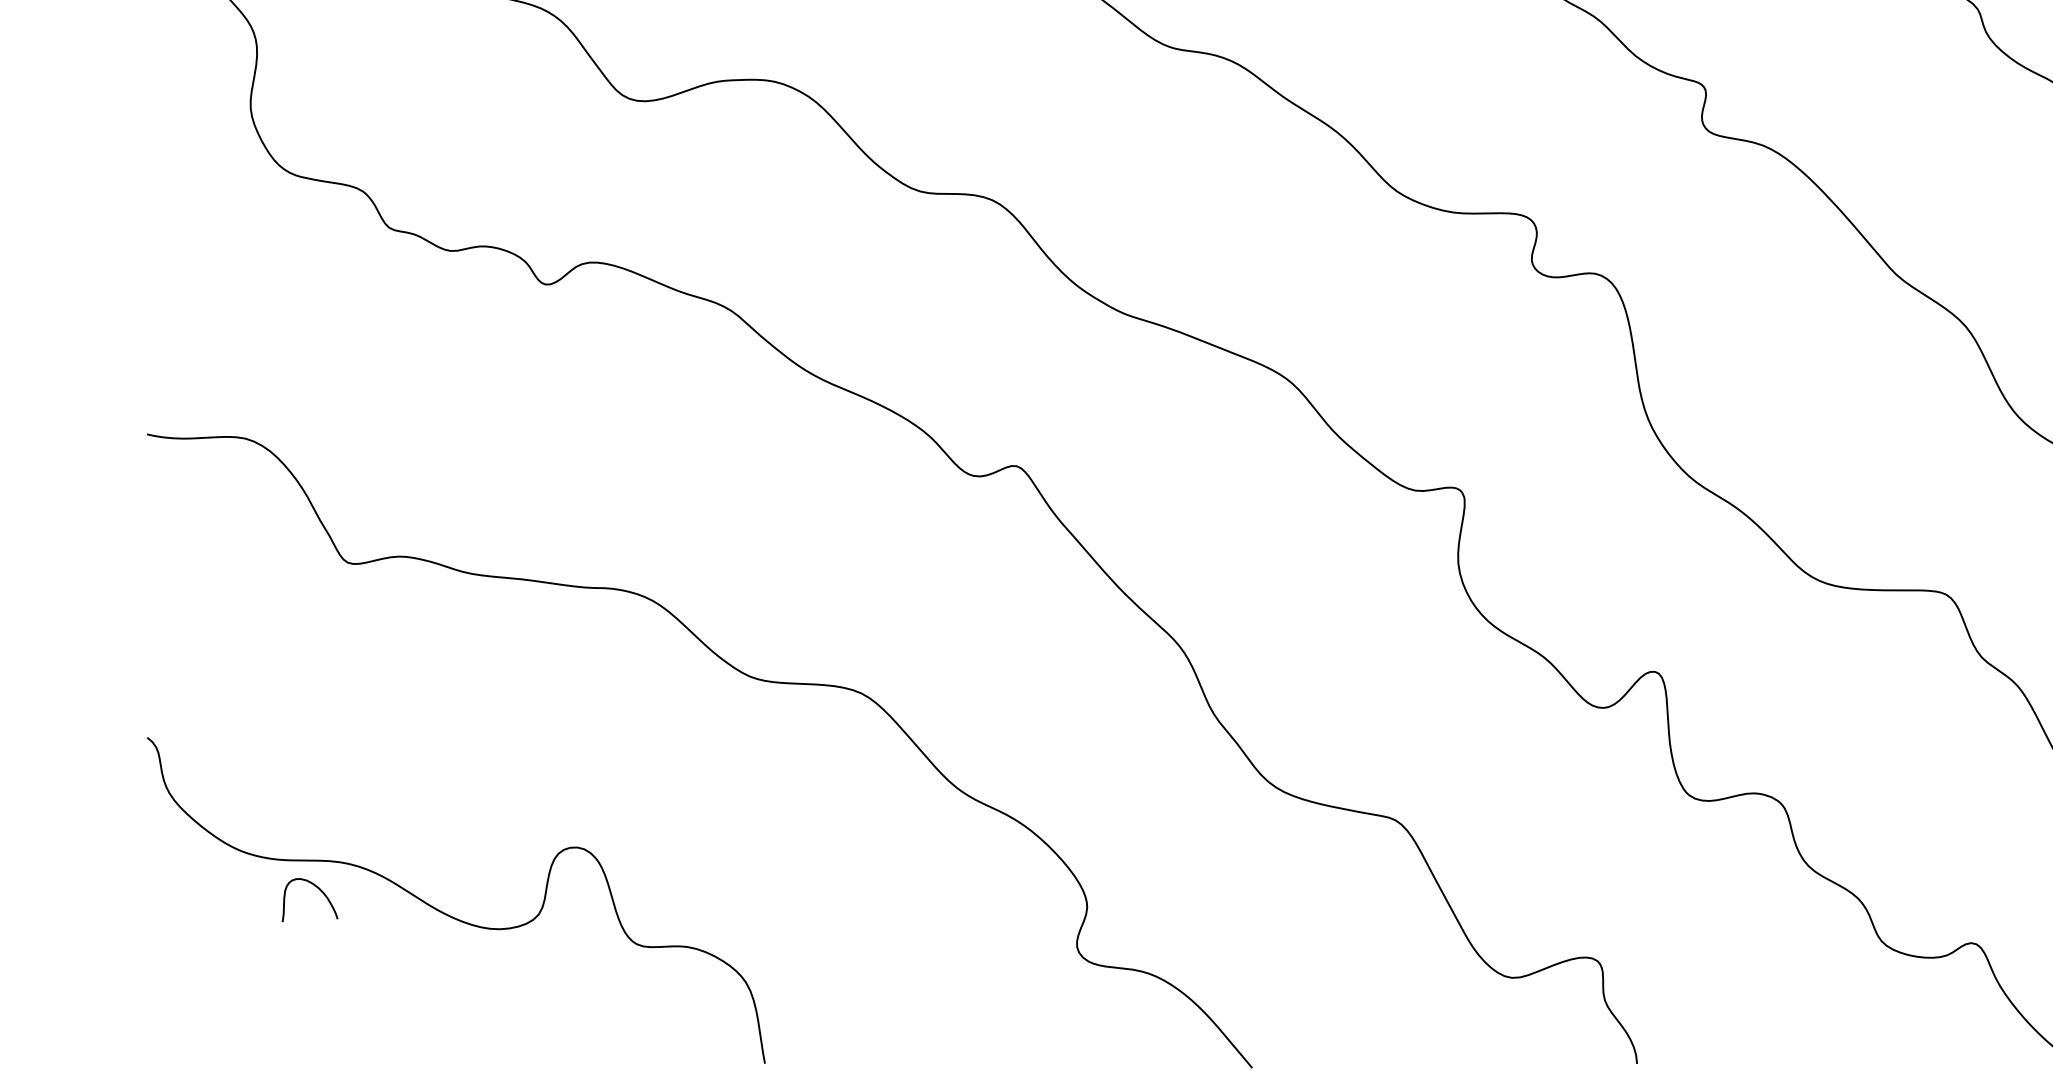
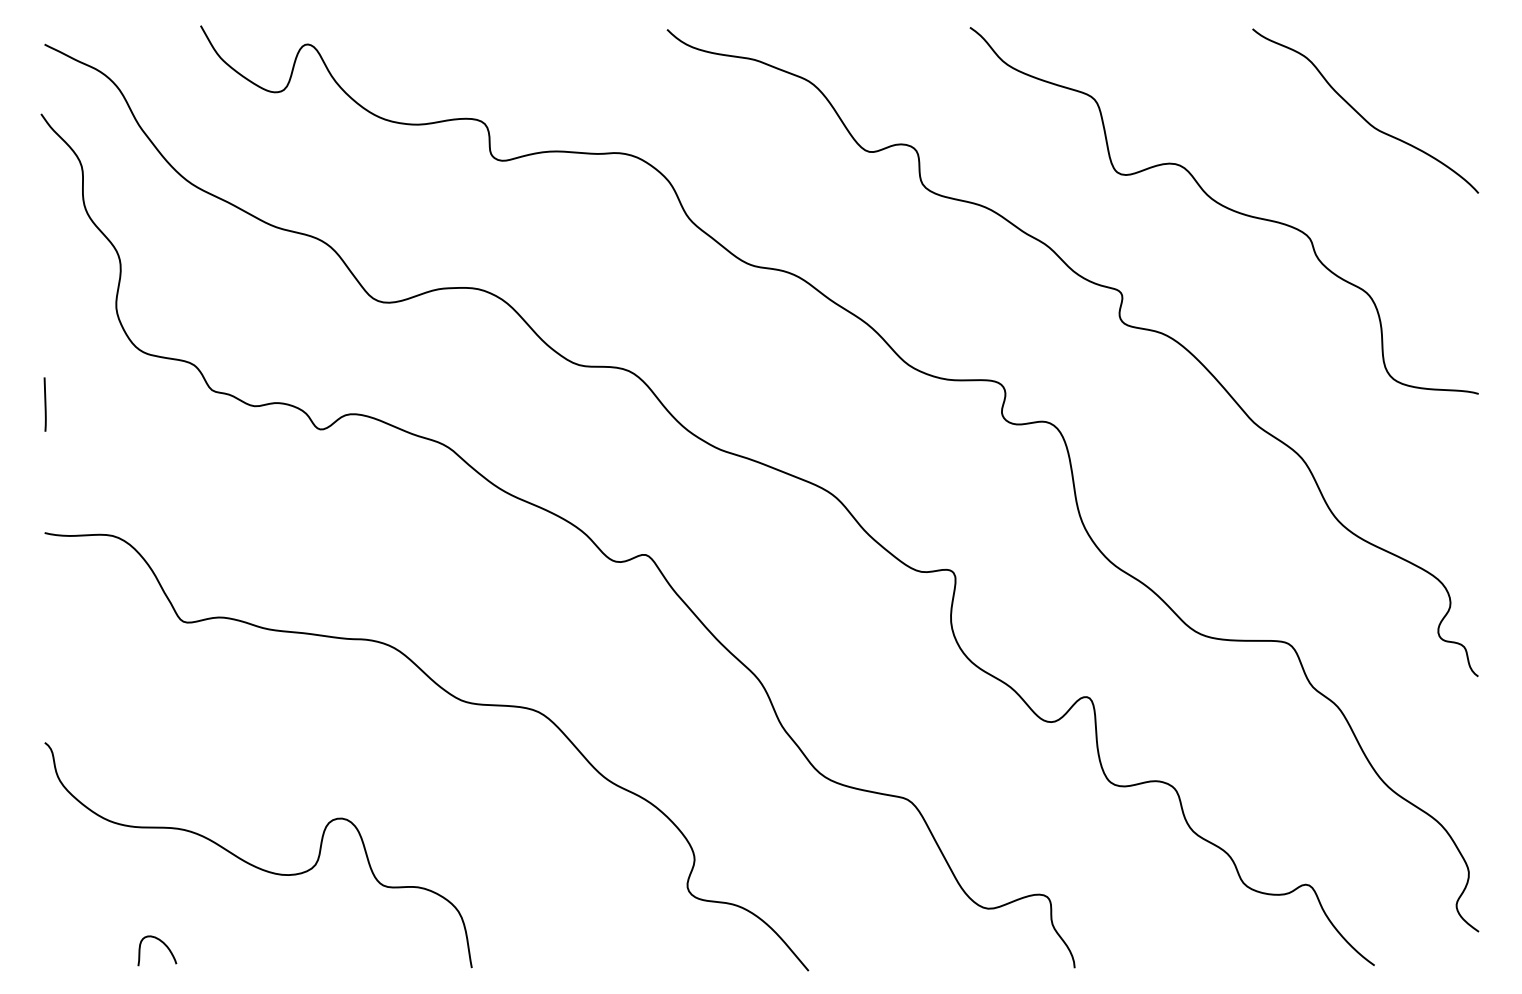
line: (146, 248) -> (44, 404), added
curve: (318, 890) -> (163, 944), moved

